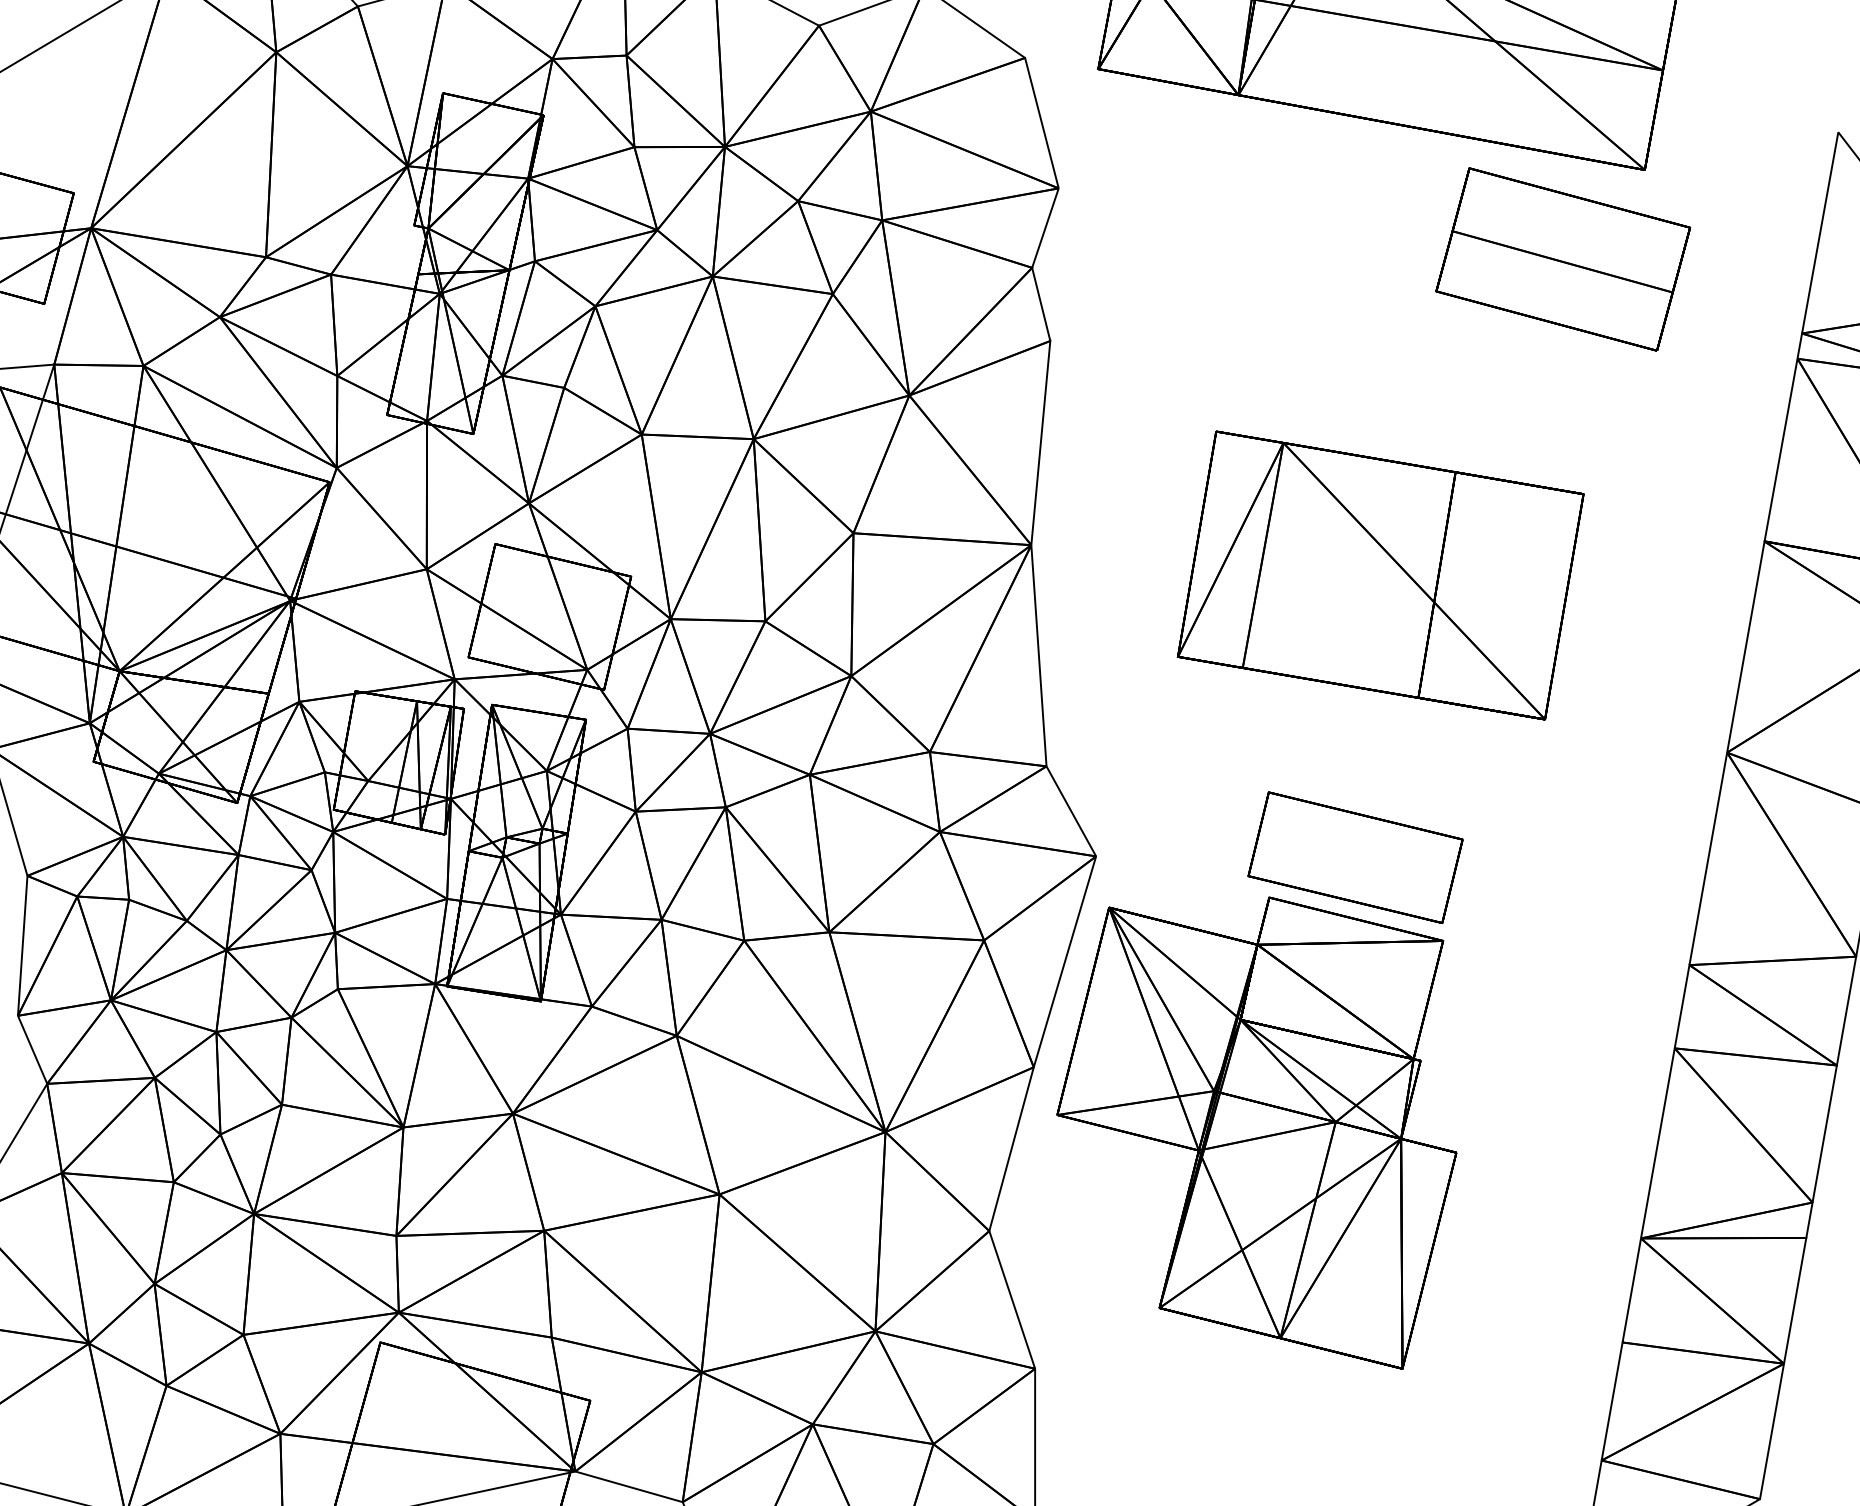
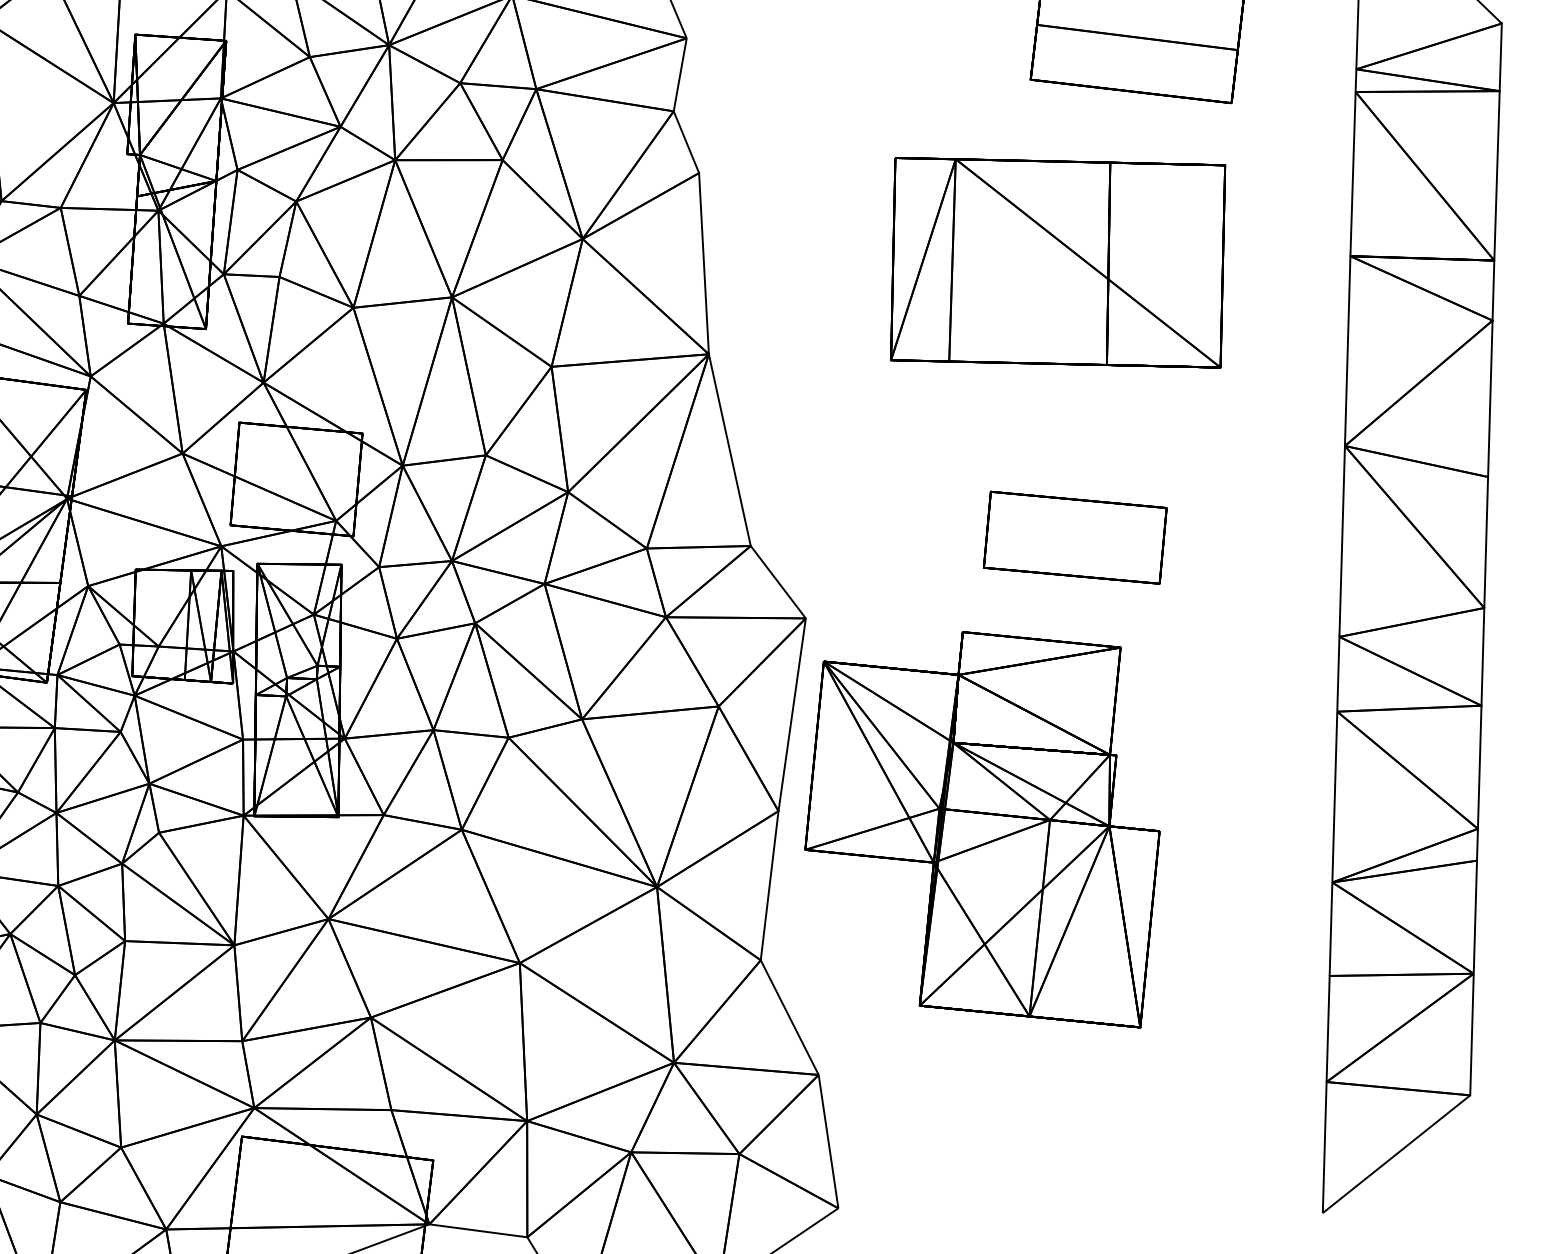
part: (1380, 575) -> (1057, 262), moved
part: (1355, 857) -> (1075, 537), moved

